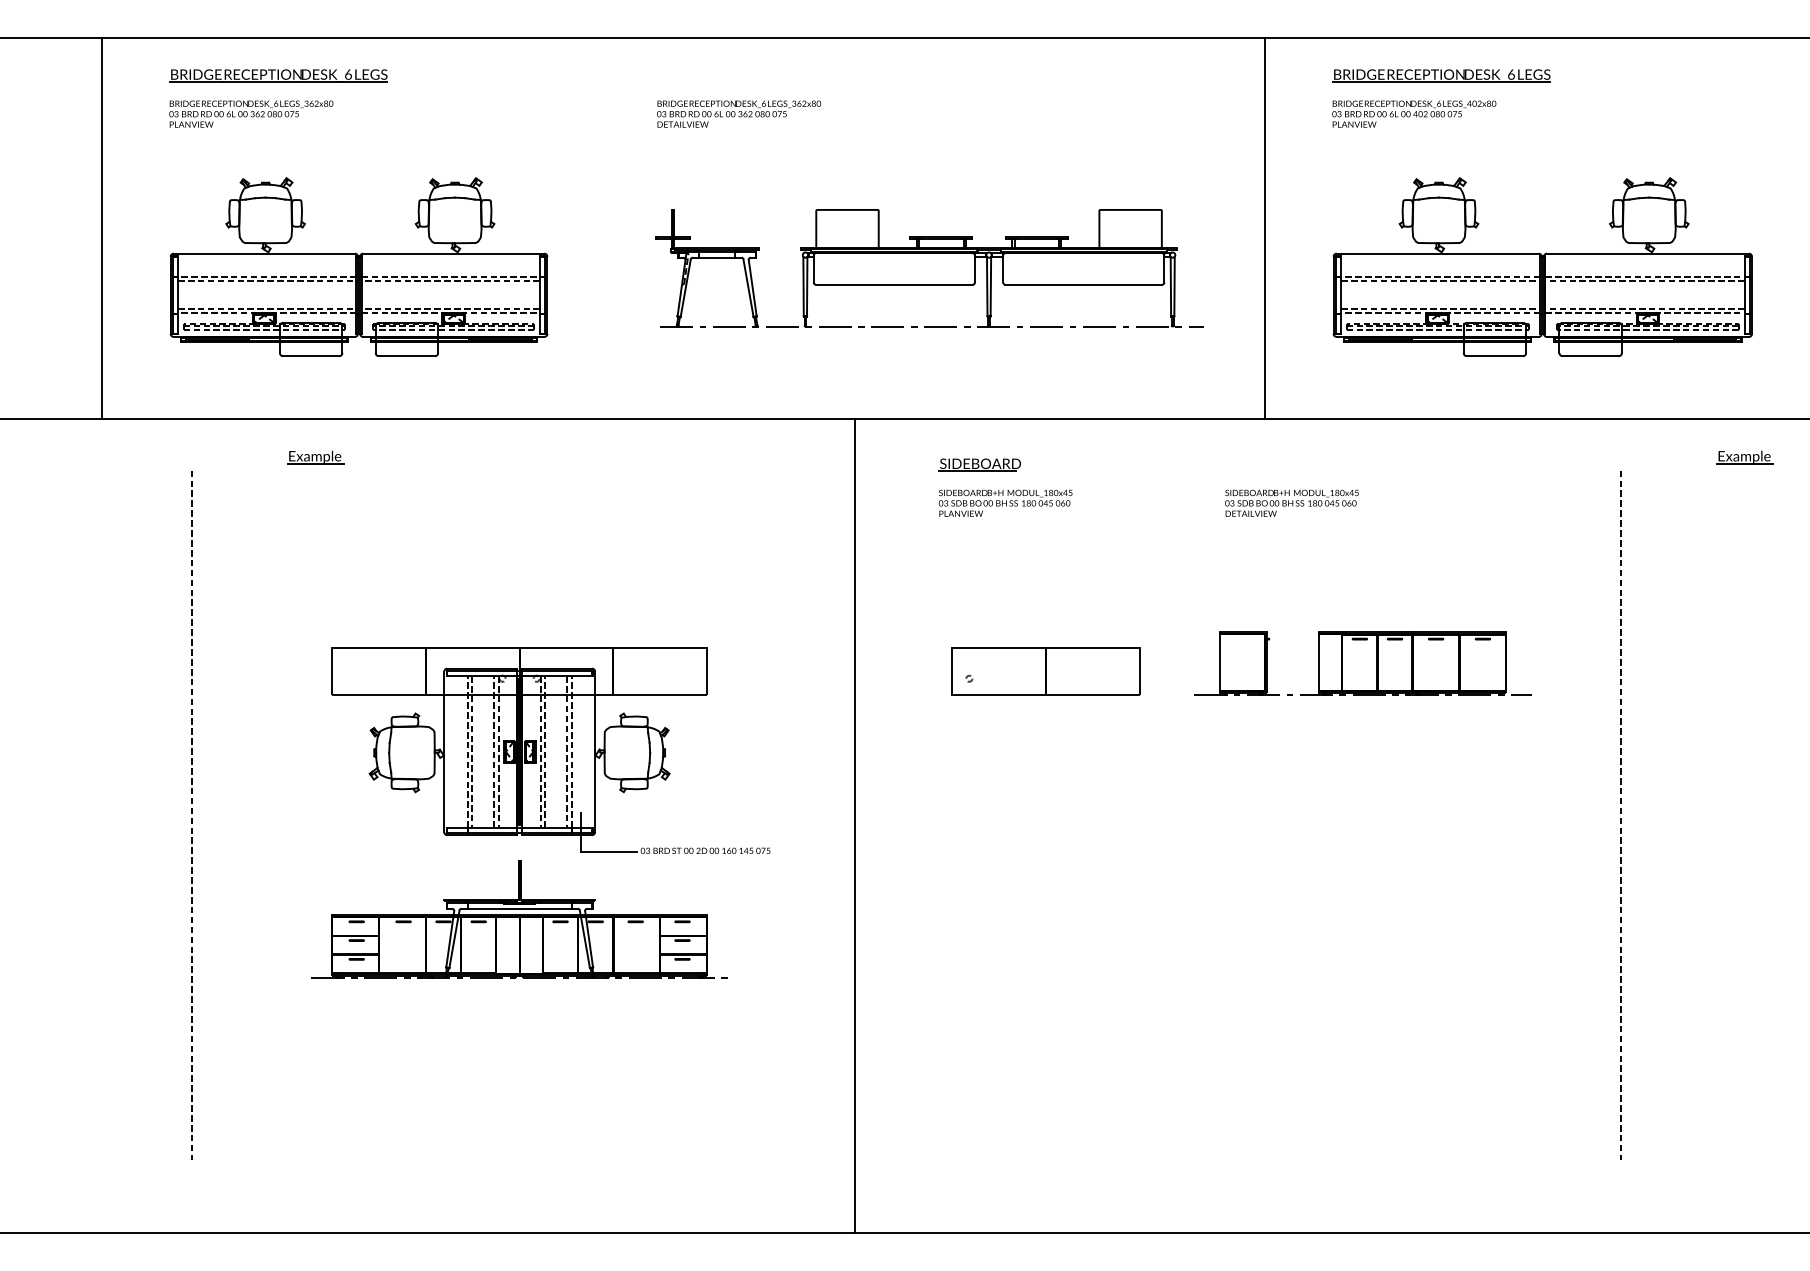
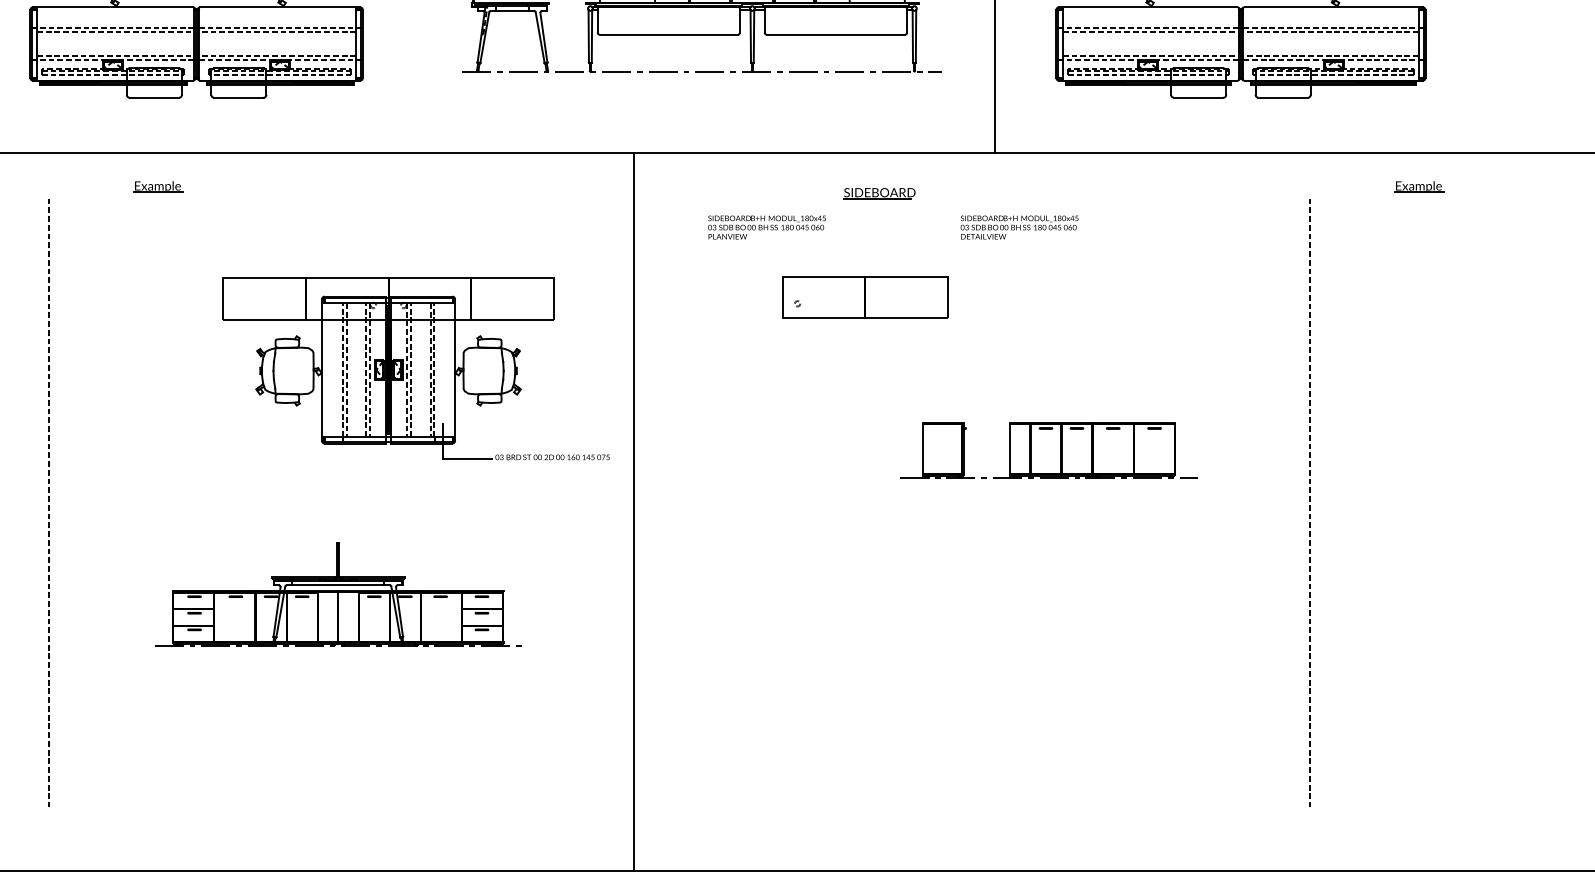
part: (979, 464) -> (878, 193), moved
part: (1362, 663) -> (1048, 450), moved
part: (1045, 671) -> (864, 297), moved
part: (550, 750) -> (415, 368), moved

